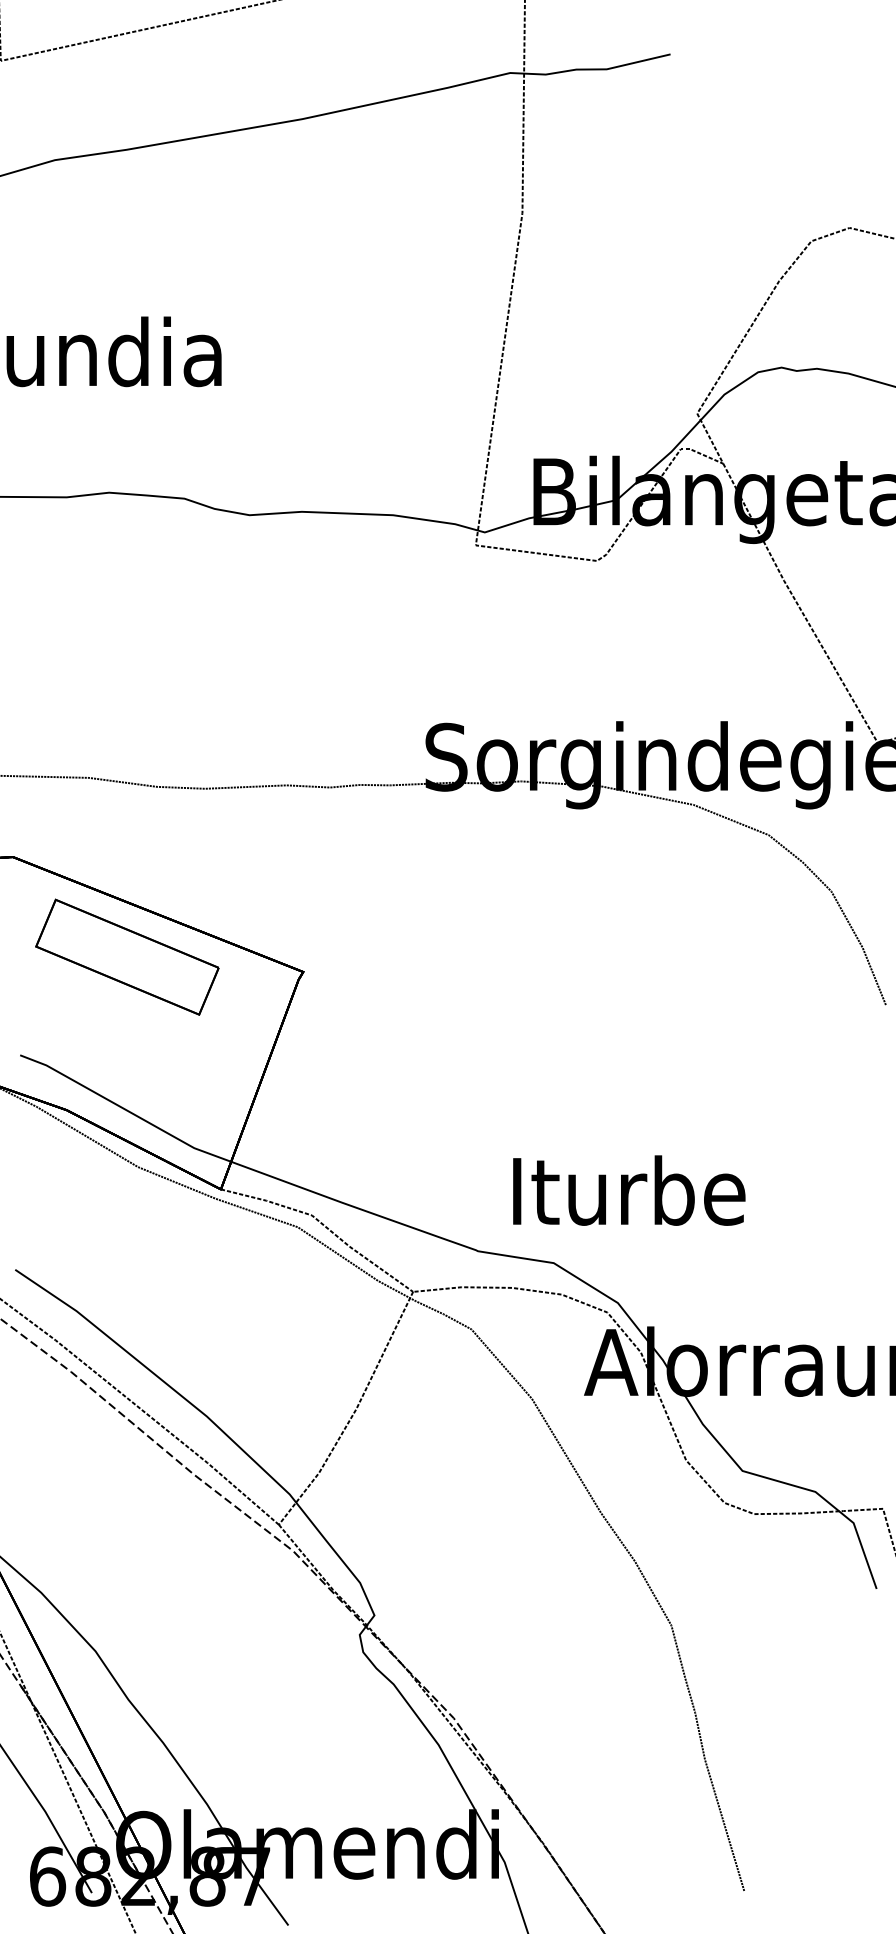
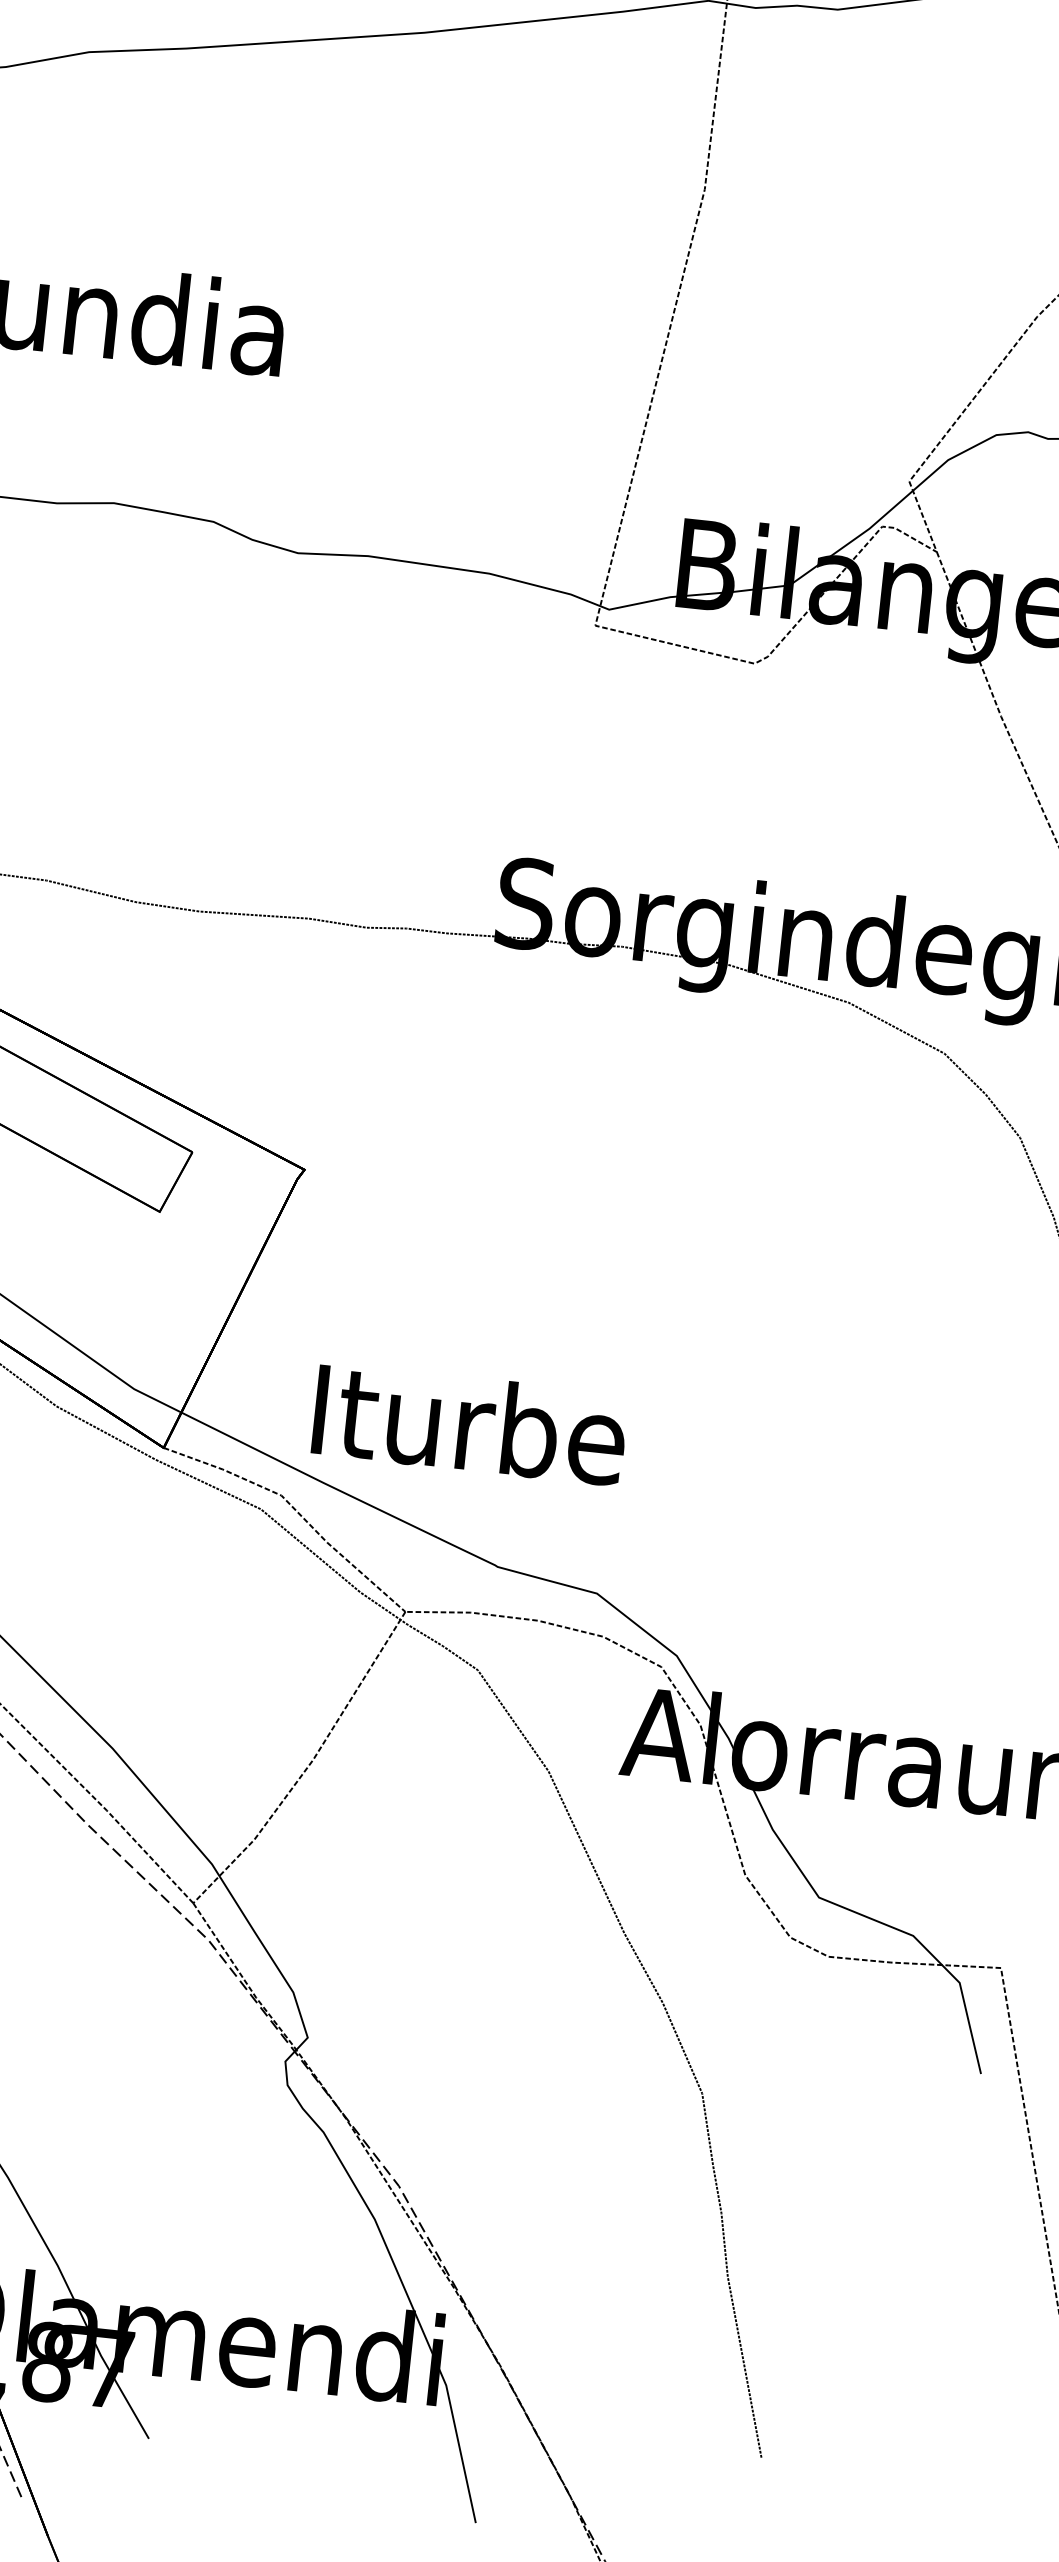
text: (629, 1190) -> (470, 1424), moved

